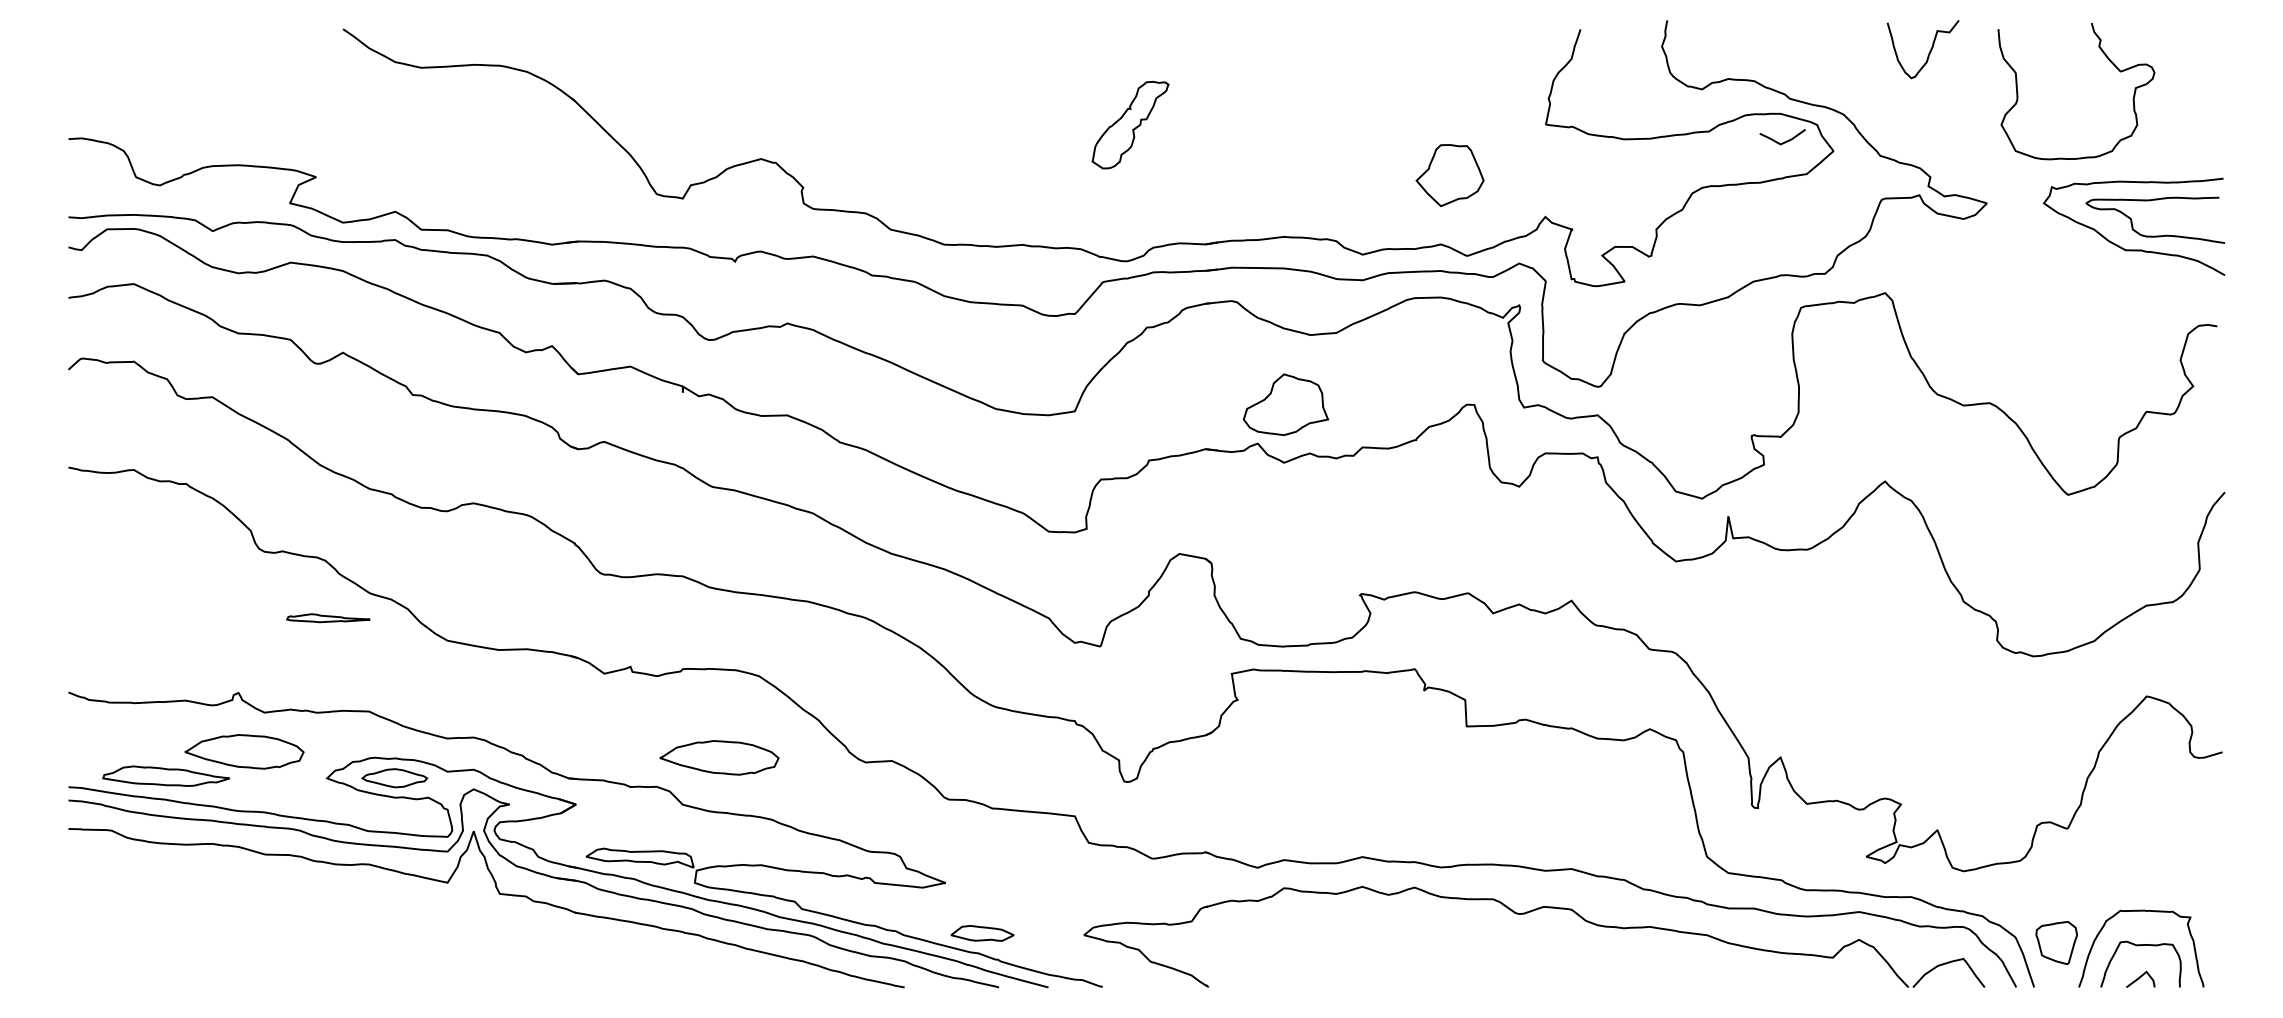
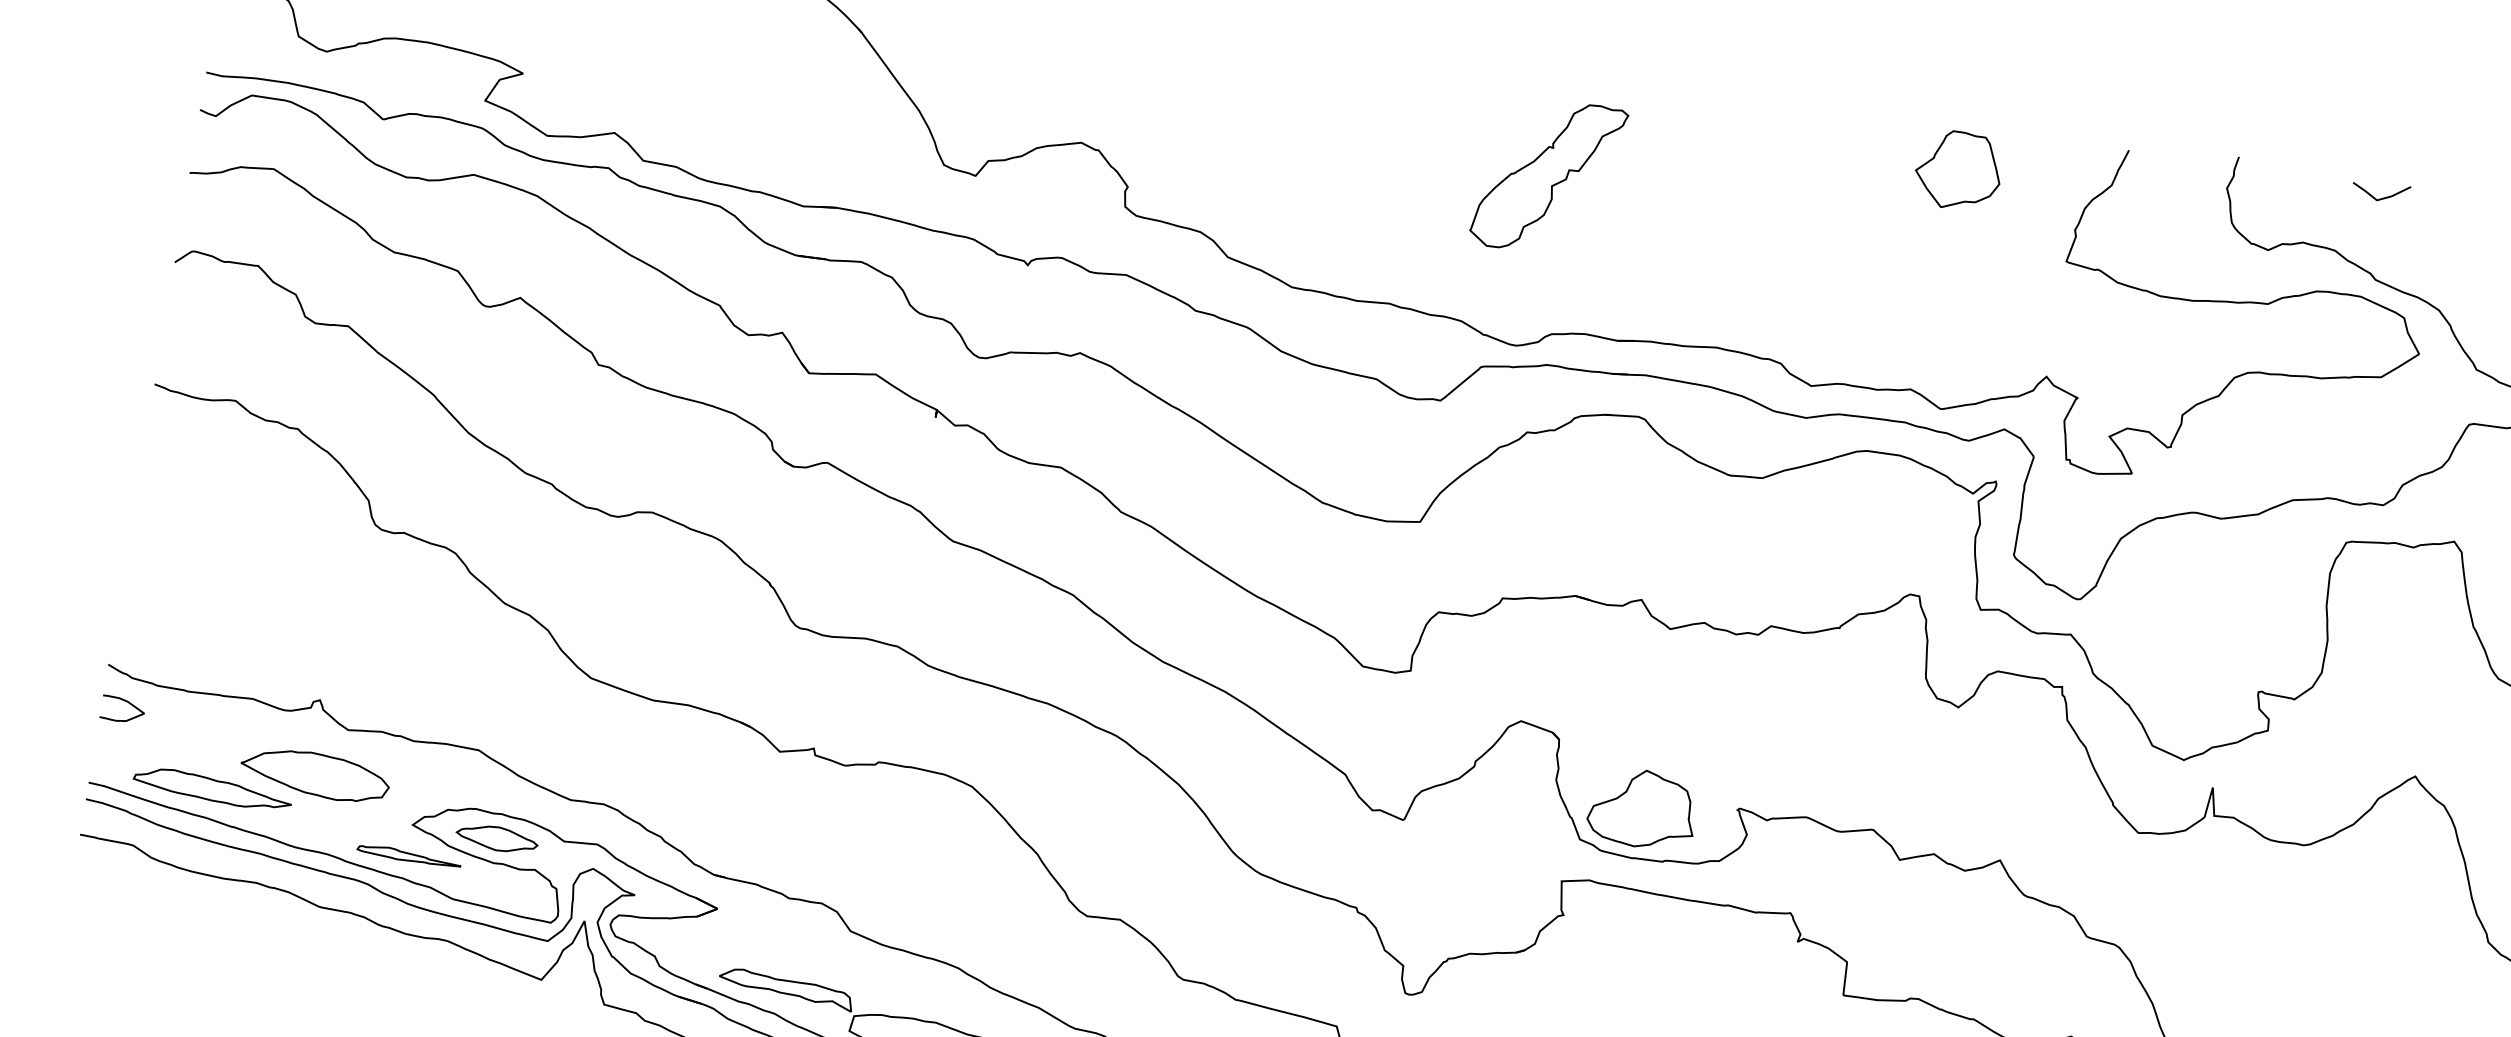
part: (1130, 124) -> (1548, 175), size x1.43
line: (1784, 141) -> (2382, 197), moved
part: (1449, 175) -> (1957, 170), moved
part: (1285, 404) -> (1642, 808), moved
part: (328, 618) -> (409, 856), moved
part: (85, 719) -> (123, 701), added
part: (719, 757) -> (906, 879), removed

